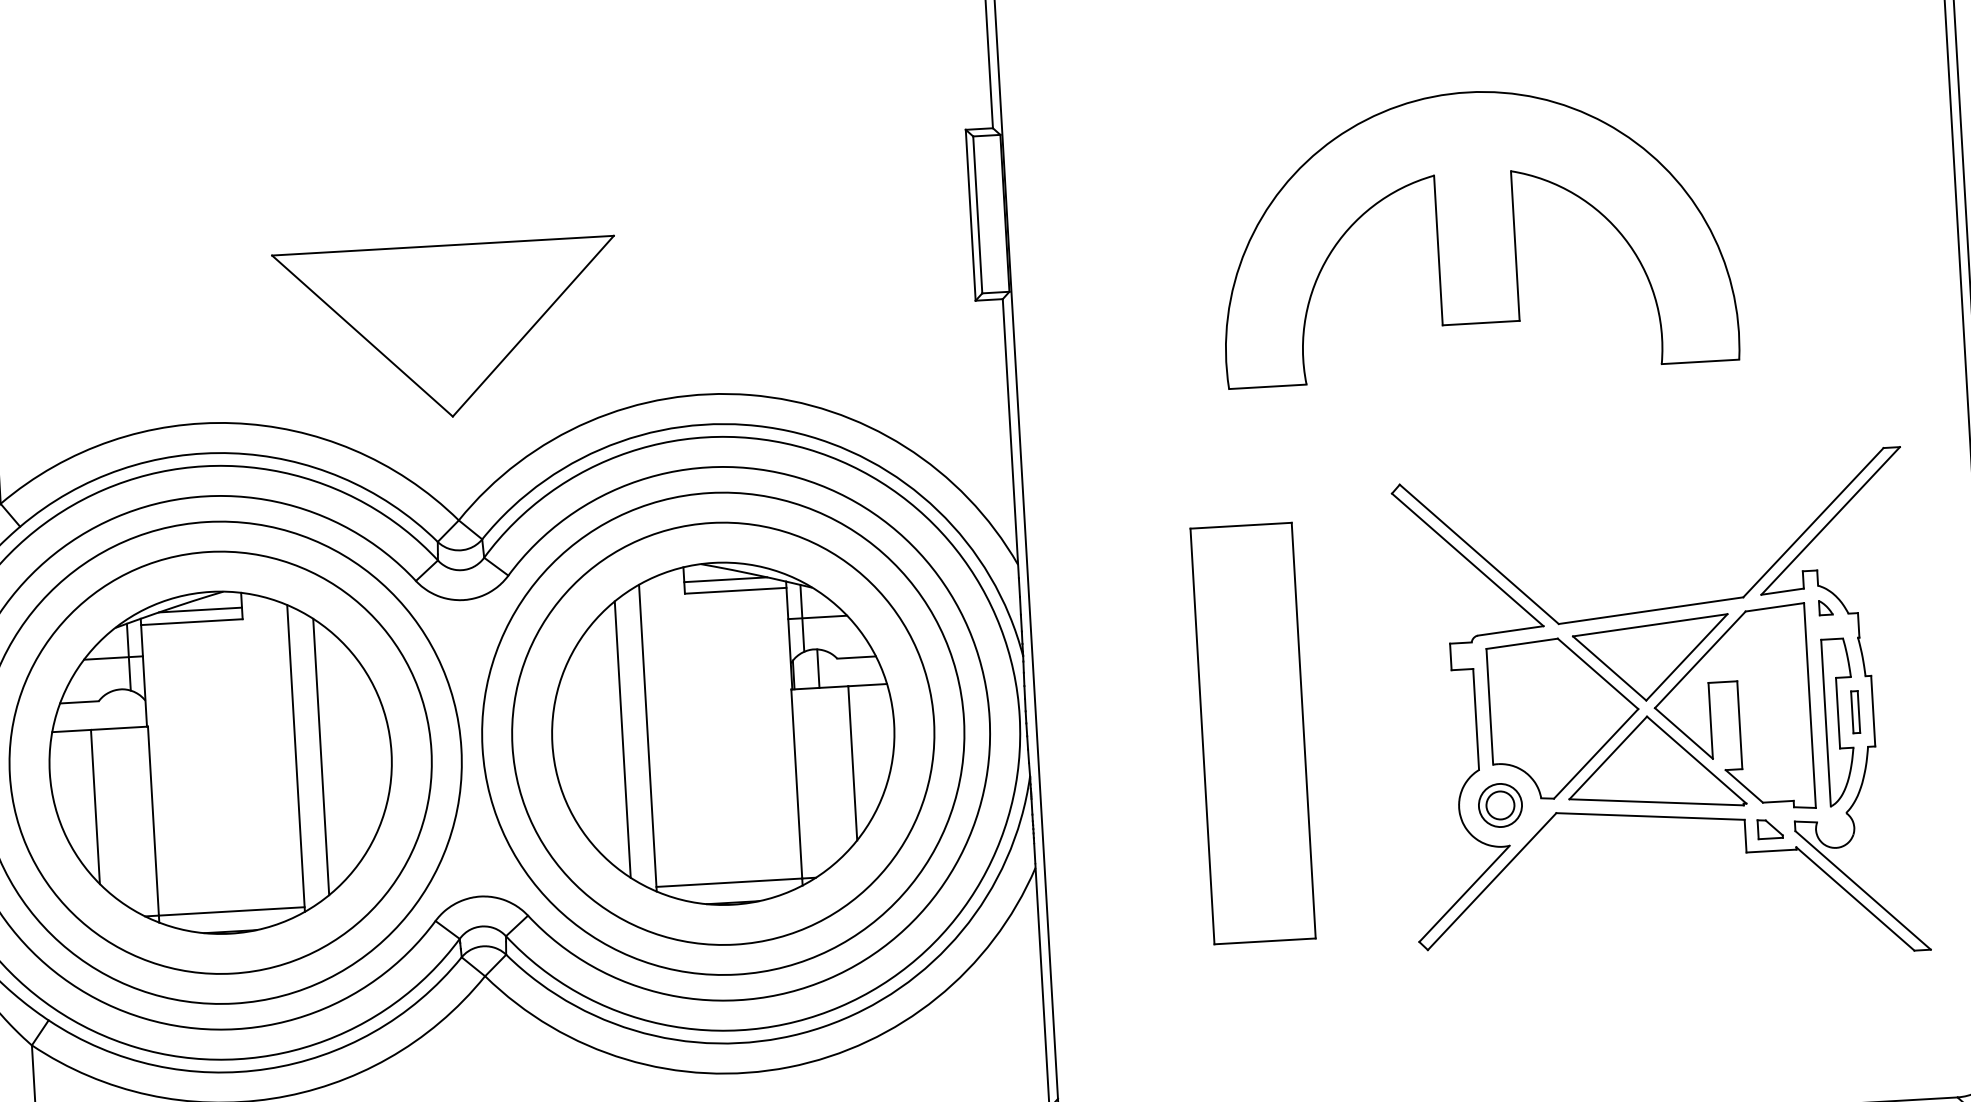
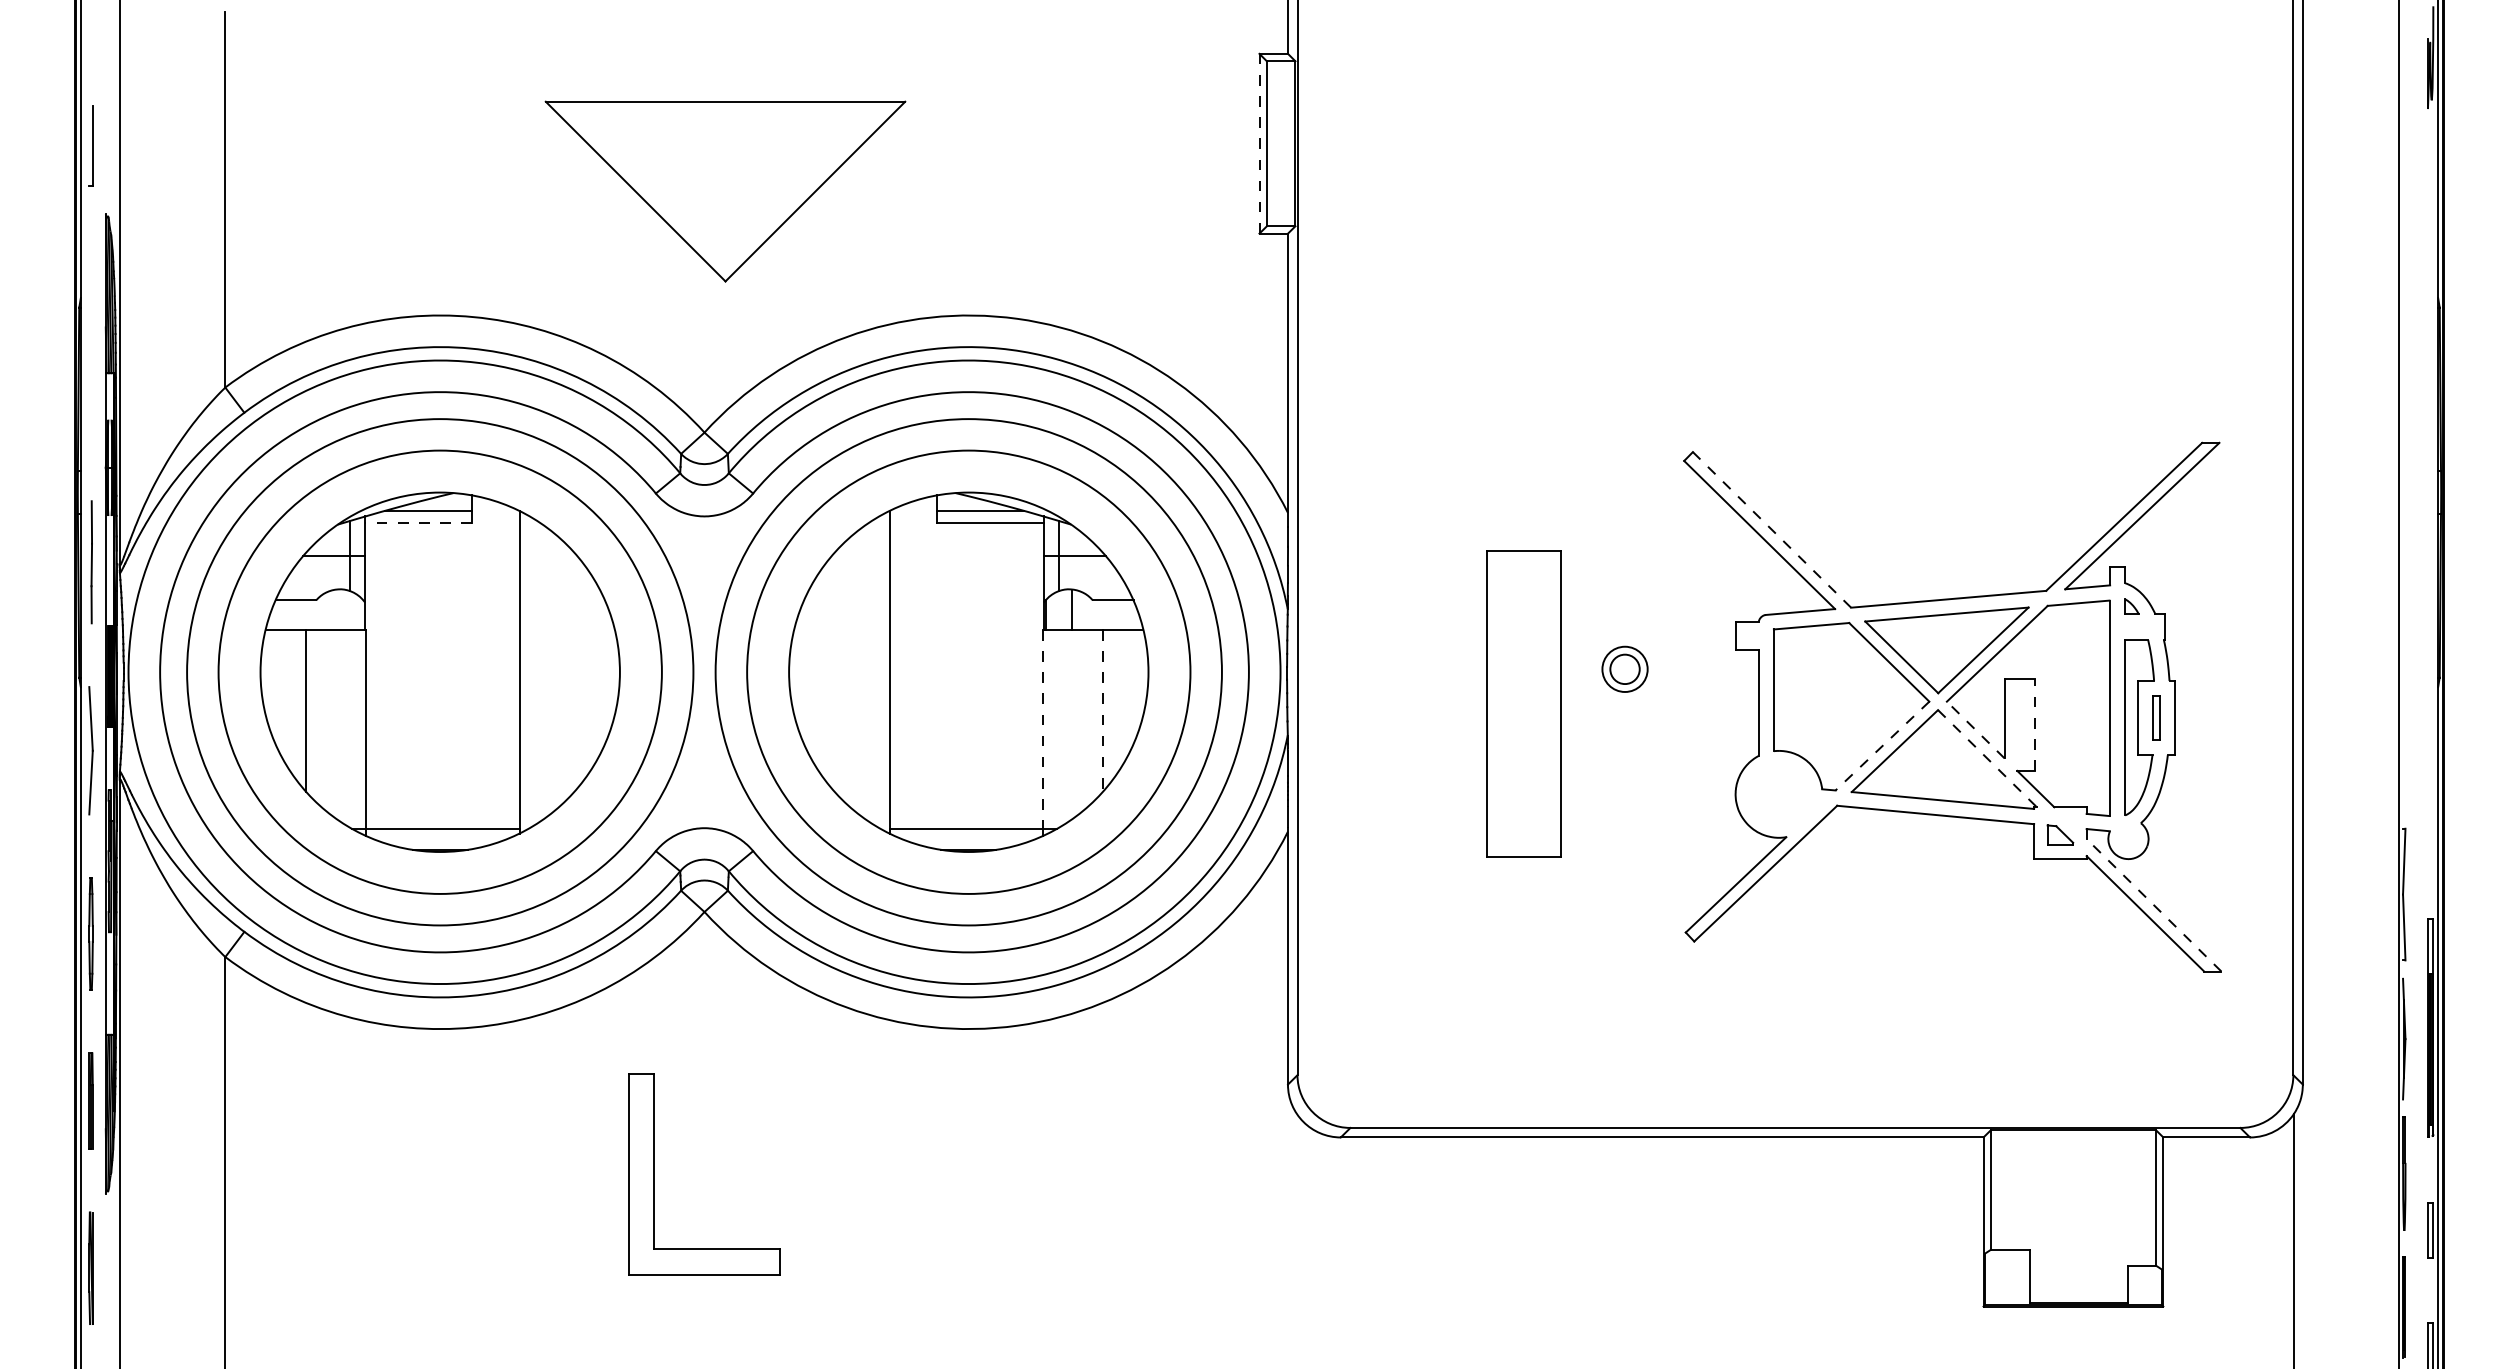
line: (970, 215) -> (1259, 143), solid -> dashed
part: (1475, 233) -> (1787, 193), removed
part: (447, 331) -> (725, 191), moved
line: (1479, 553) -> (1772, 529), solid -> dashed
line: (191, 622) -> (418, 523), solid -> dashed
line: (1739, 725) -> (2034, 724), solid -> dashed
part: (1252, 733) -> (1523, 703), size x0.7
line: (1683, 733) -> (1975, 729), solid -> dashed
line: (623, 739) -> (863, 672), removed
line: (1596, 754) -> (1882, 746), solid -> dashed
line: (320, 757) -> (545, 672), removed
line: (1696, 760) -> (1987, 759), solid -> dashed
line: (852, 763) -> (1102, 711), solid -> dashed
line: (796, 784) -> (1042, 729), solid -> dashed
part: (1499, 804) -> (1624, 668), moved
line: (1862, 889) -> (2153, 904), solid -> dashed

